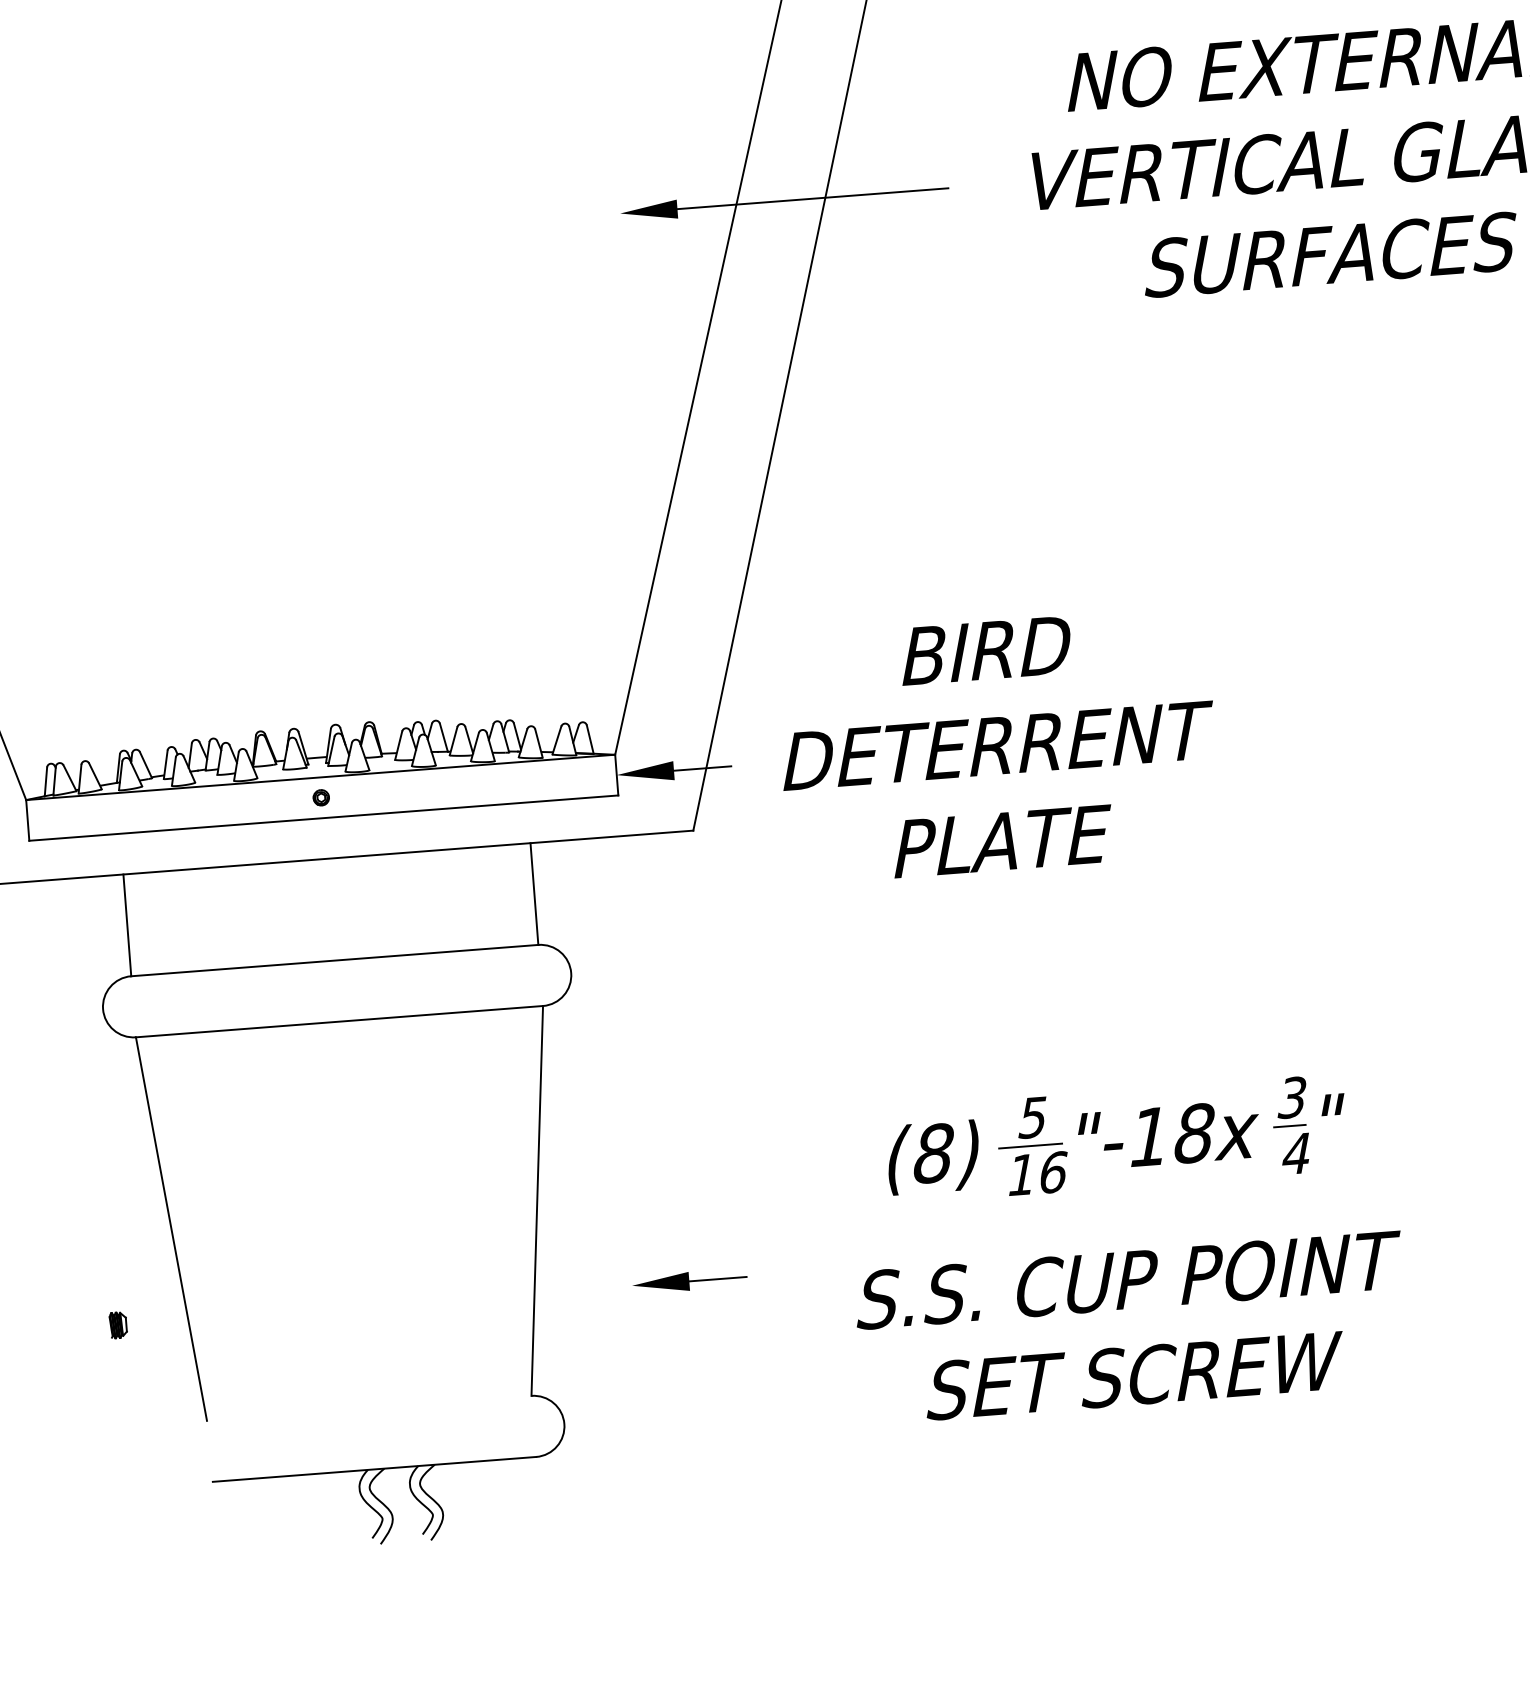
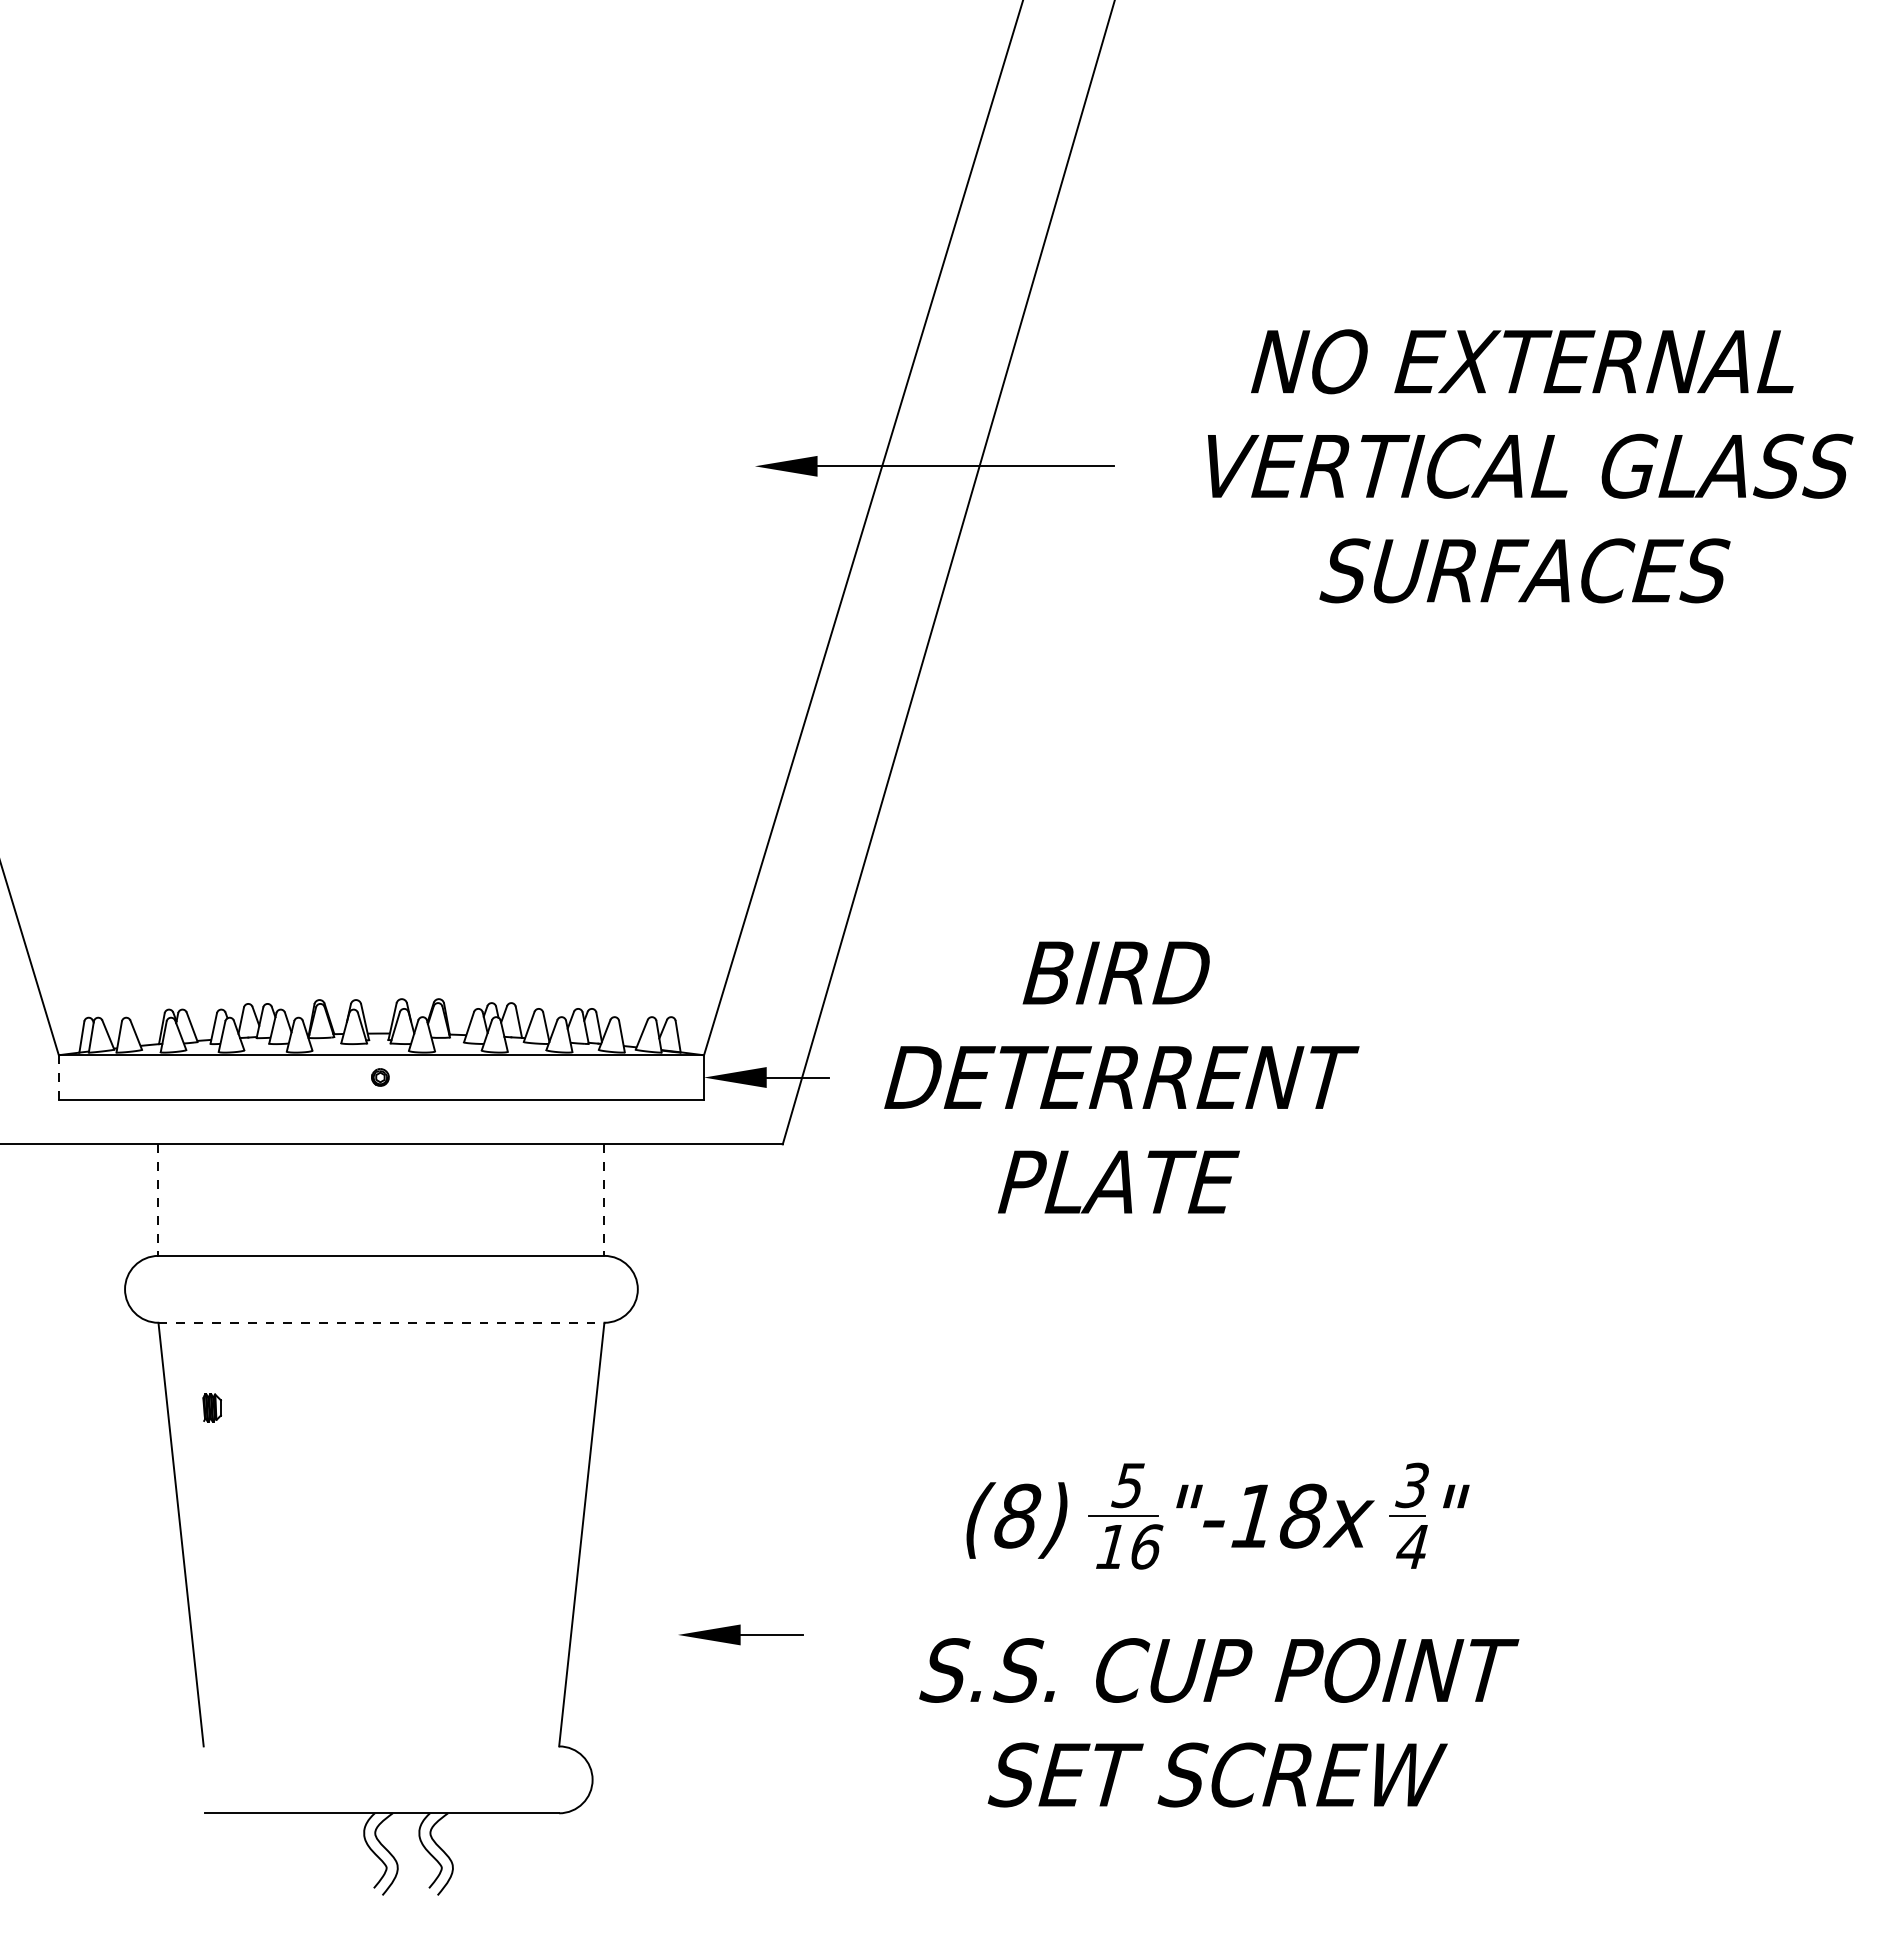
line: (27, 821) -> (58, 1078), solid -> dashed
line: (534, 894) -> (604, 1200), solid -> dashed
line: (127, 925) -> (158, 1200), solid -> dashed
line: (339, 1021) -> (381, 1322), solid -> dashed
part: (117, 1324) -> (211, 1407), moved

